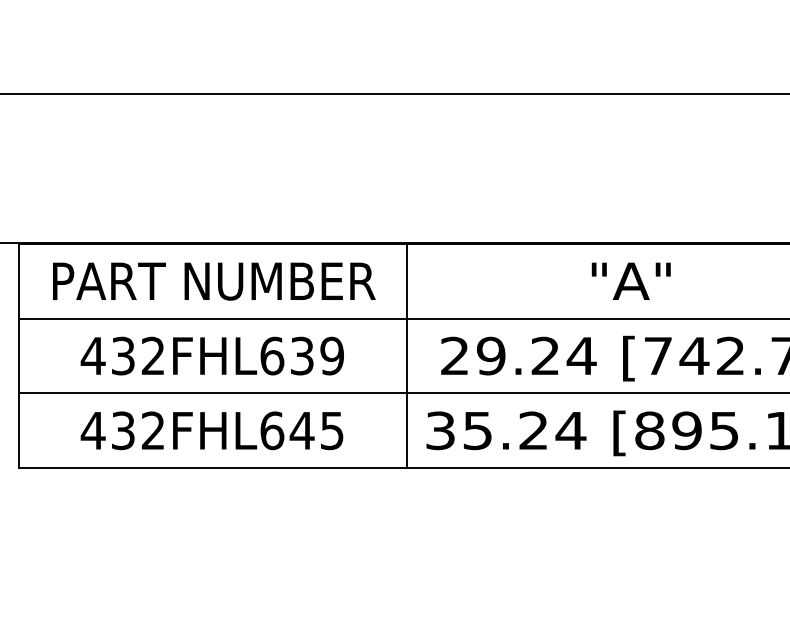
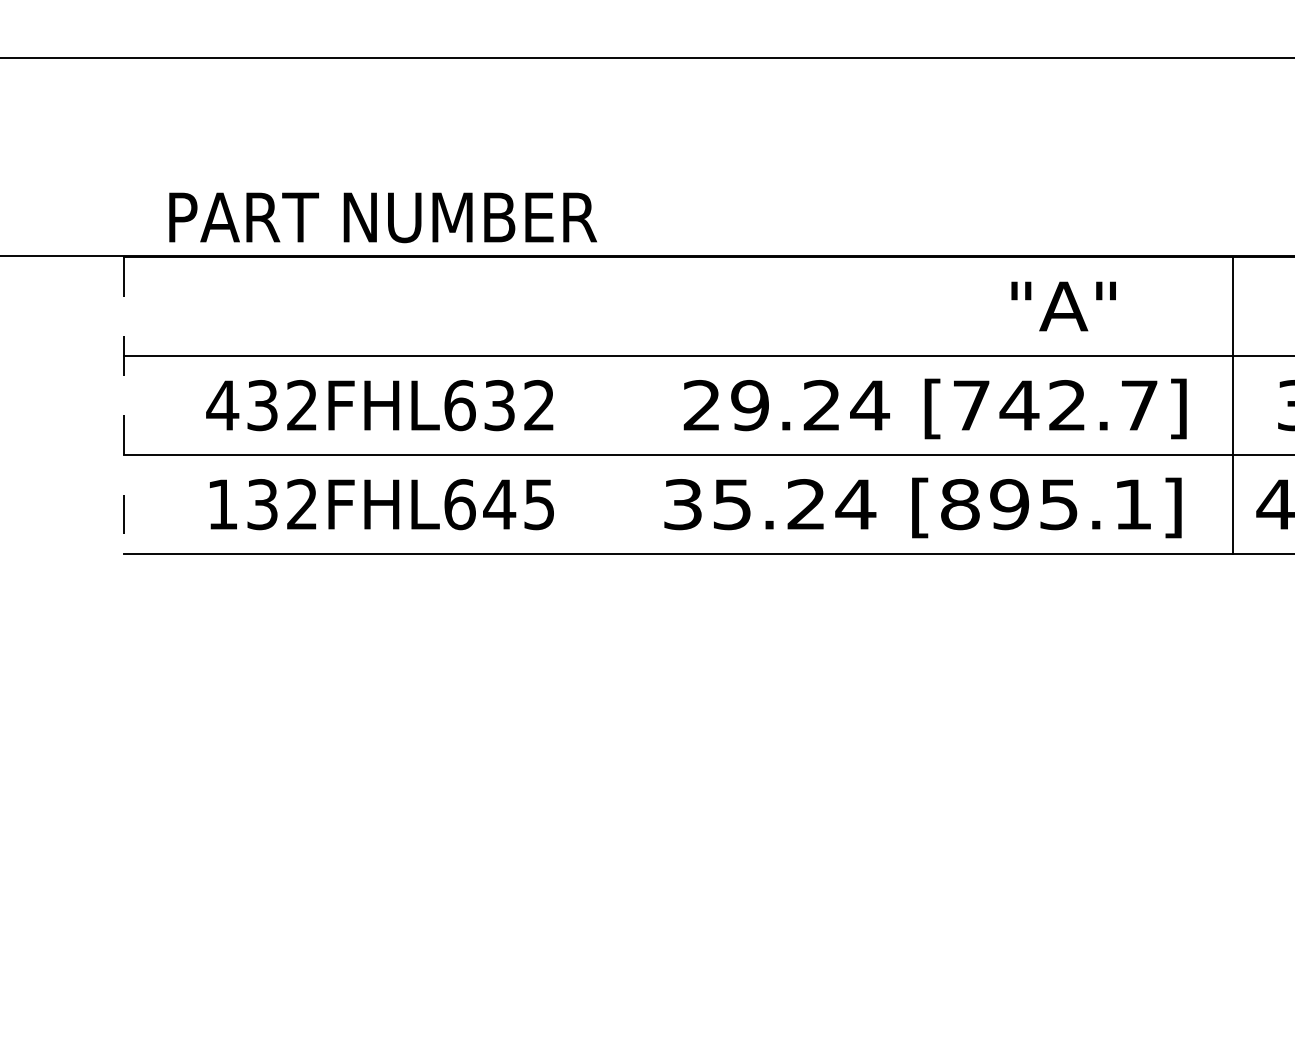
text: (213, 281) -> (382, 217), moved
text: (631, 281) -> (1063, 306), moved
line: (18, 356) -> (123, 405), solid -> dashed
text: (332, 356) -> (539, 405), 432FHL639 -> 432FHL632
line: (407, 356) -> (638, 405), removed
text: (93, 430) -> (222, 504), 432FHL645 -> 132FHL645

